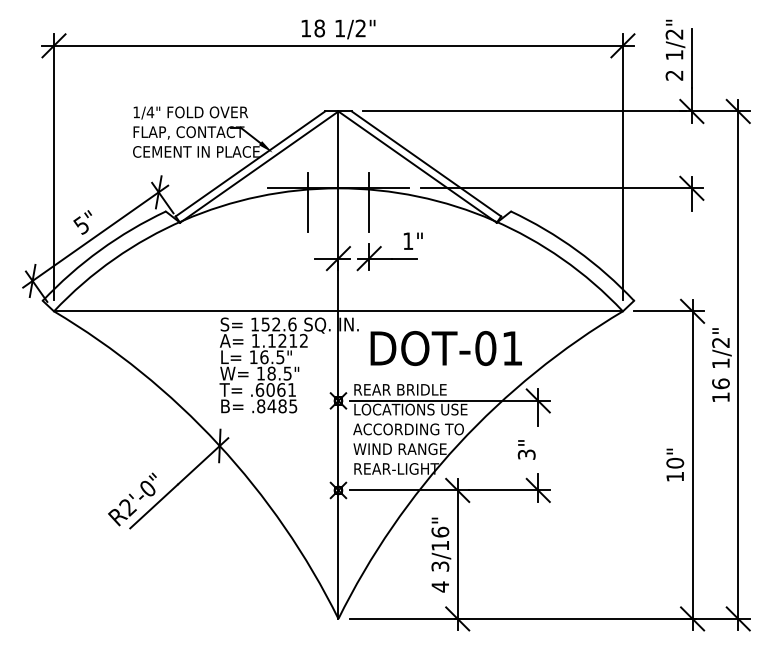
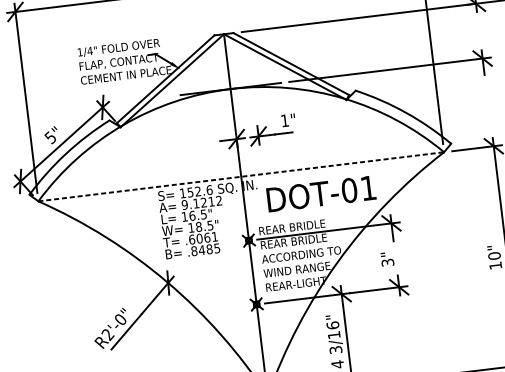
line: (307, 202) -> (209, 101), removed
line: (369, 202) -> (253, 96), removed
line: (338, 311) -> (241, 176), solid -> dashed
text: (255, 340) -> (184, 204), 1.1212 -> 9.1212
text: (411, 409) -> (301, 240), LOCATIONS USE -> REAR BRIDLE

